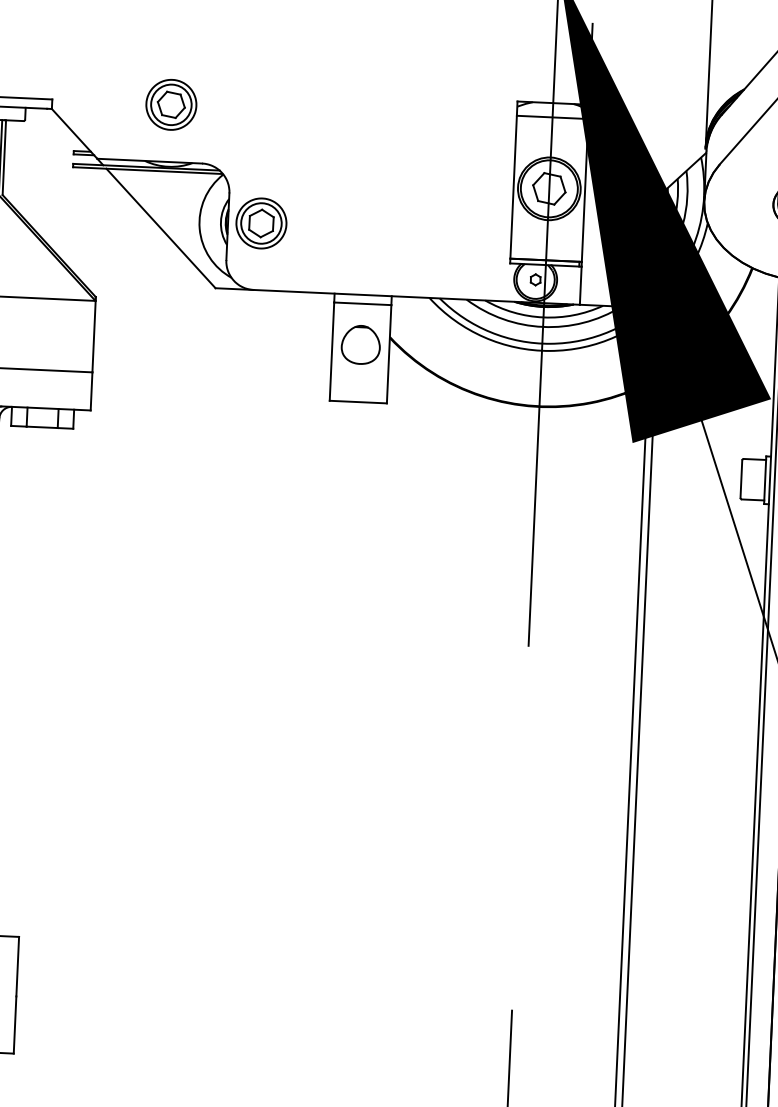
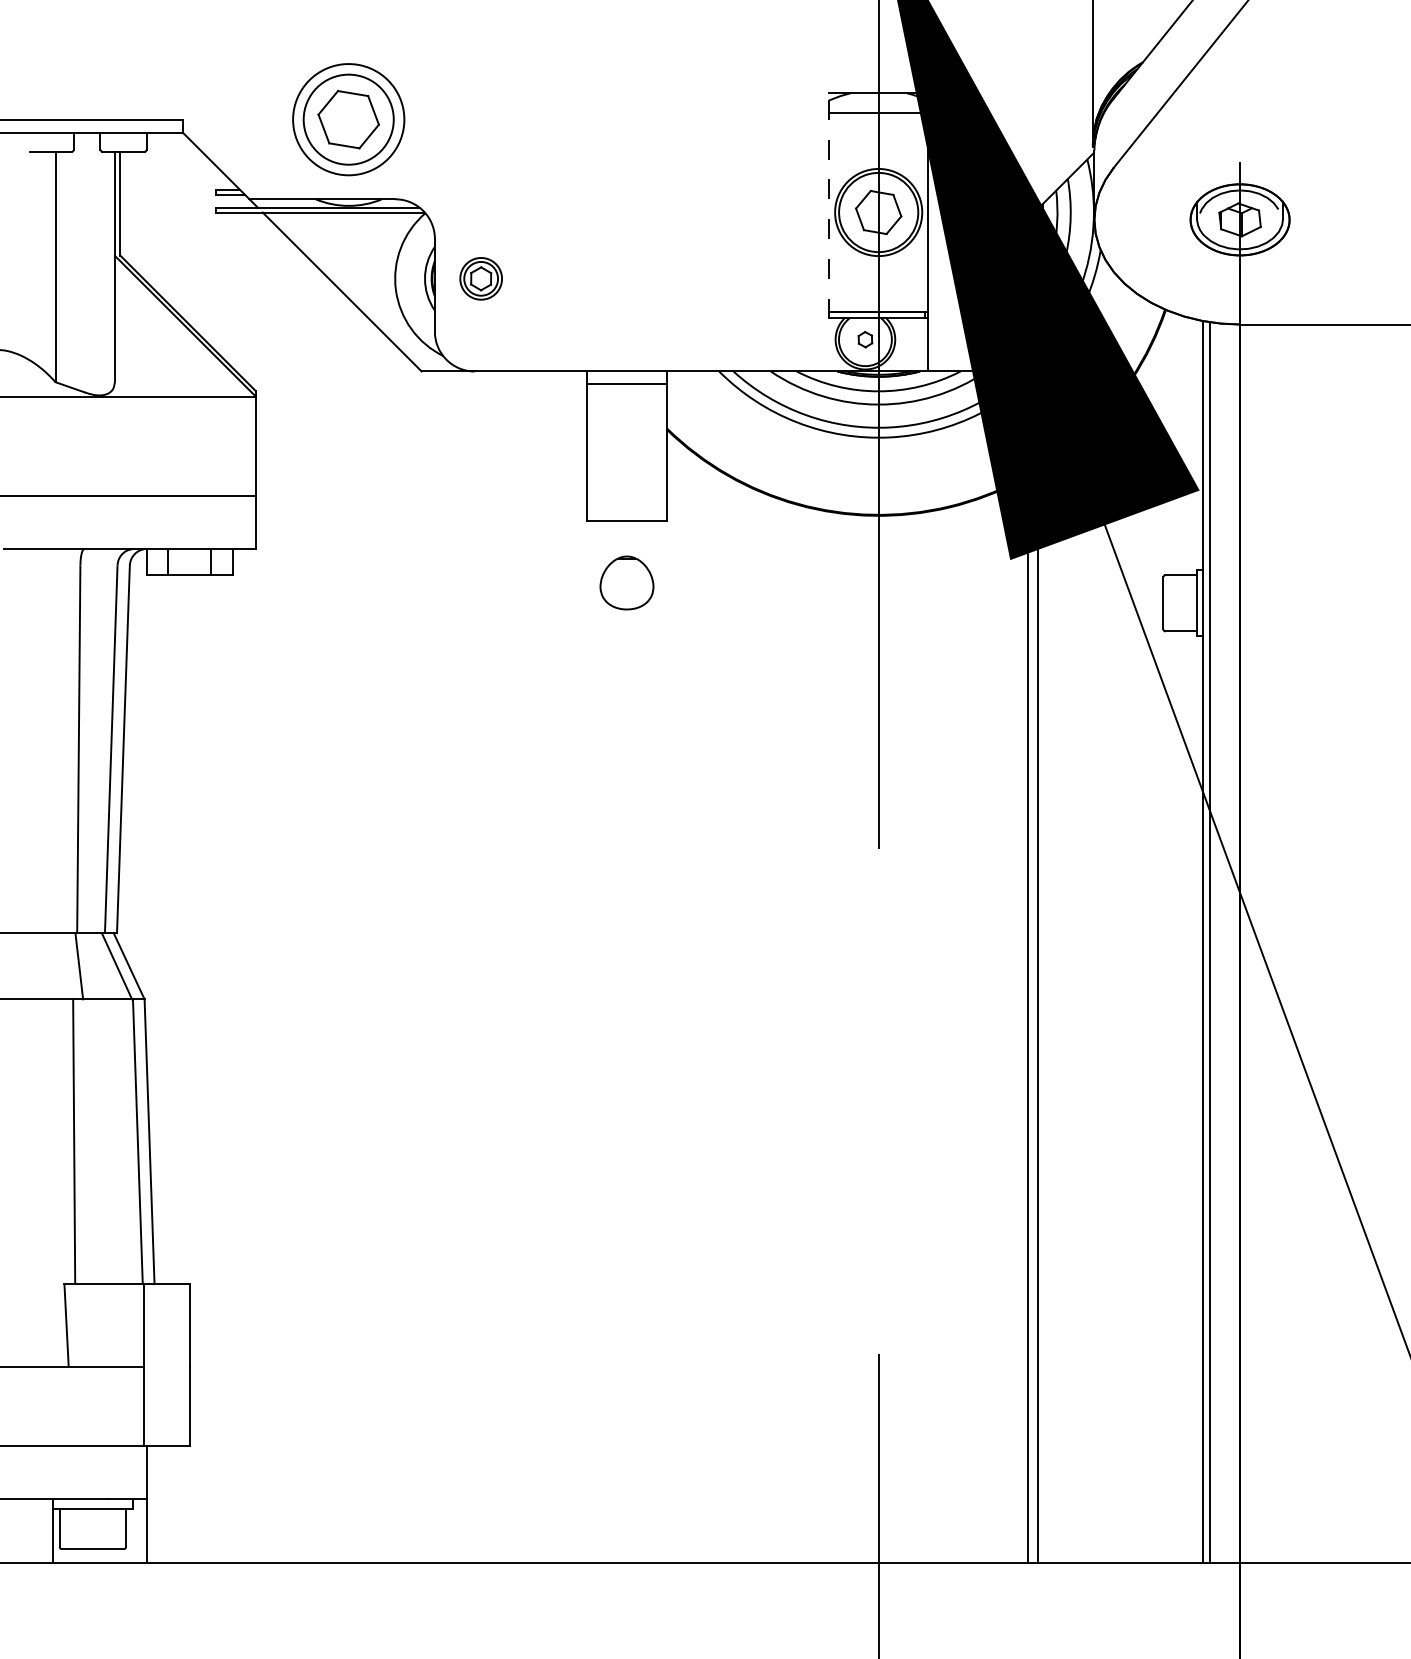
part: (171, 104) -> (348, 119), size x1.6
line: (514, 182) -> (829, 205), solid -> dashed
part: (260, 223) -> (480, 278), size x0.6
part: (360, 344) -> (626, 582), moved

